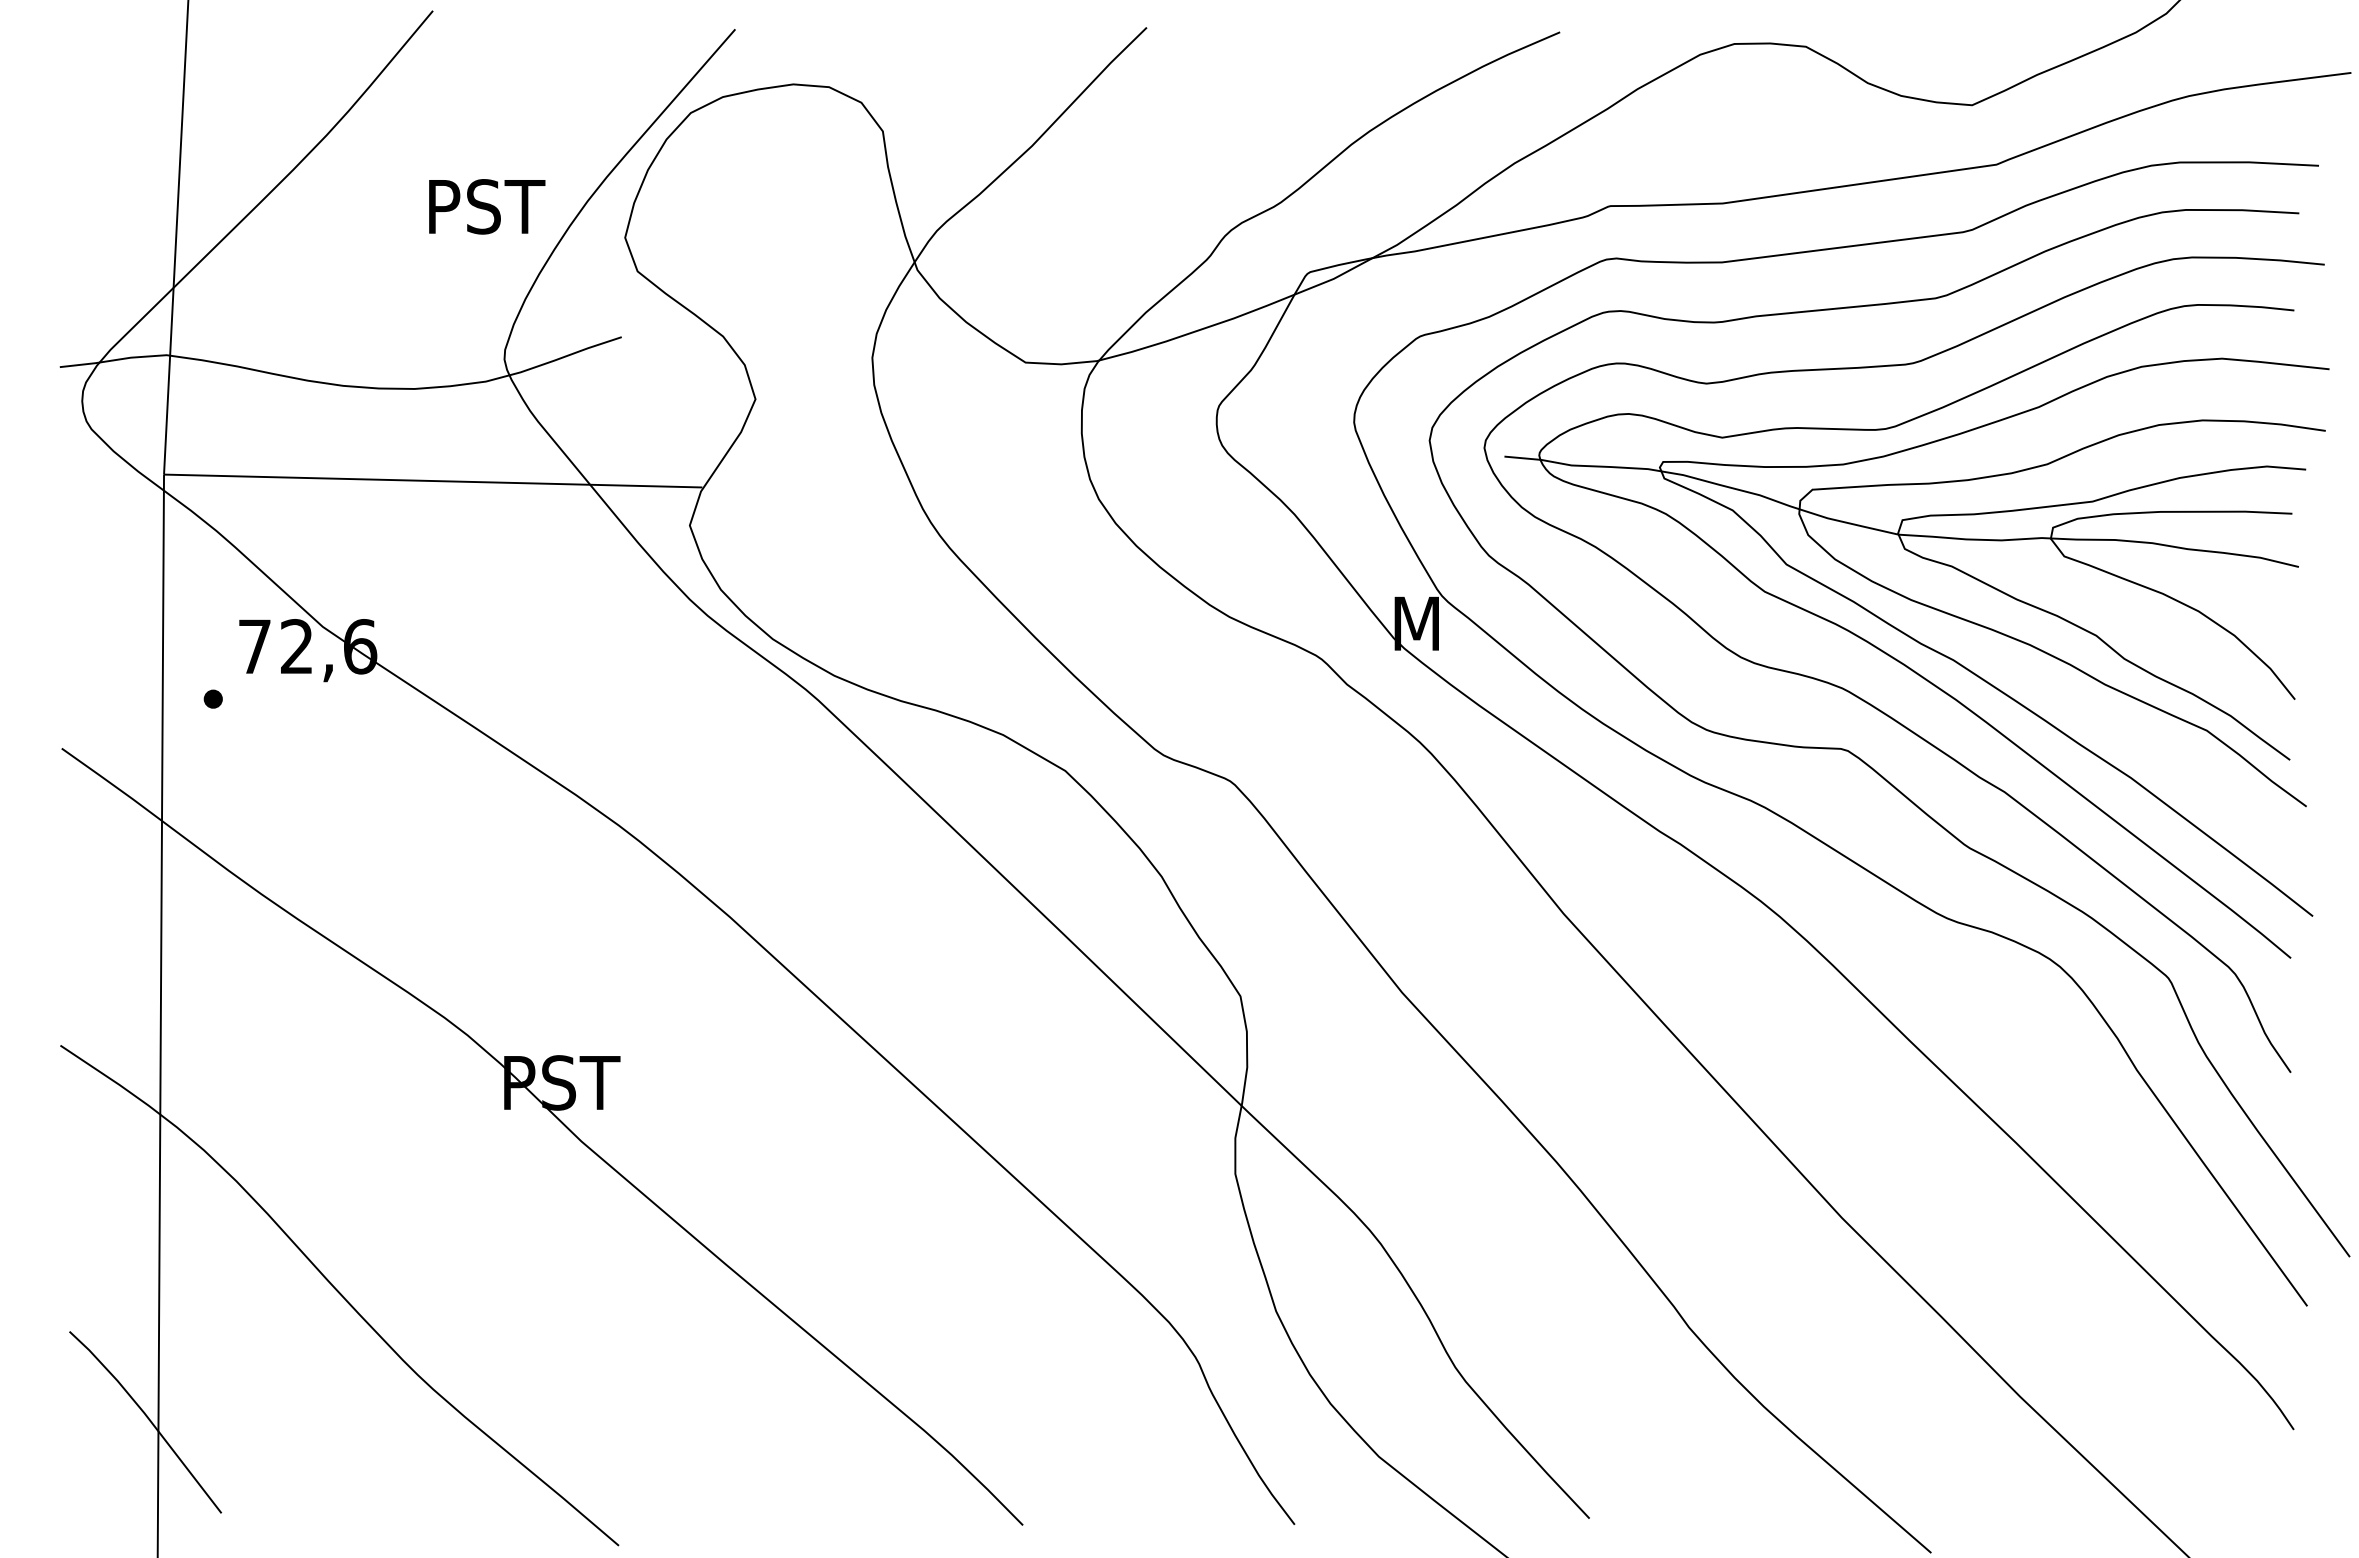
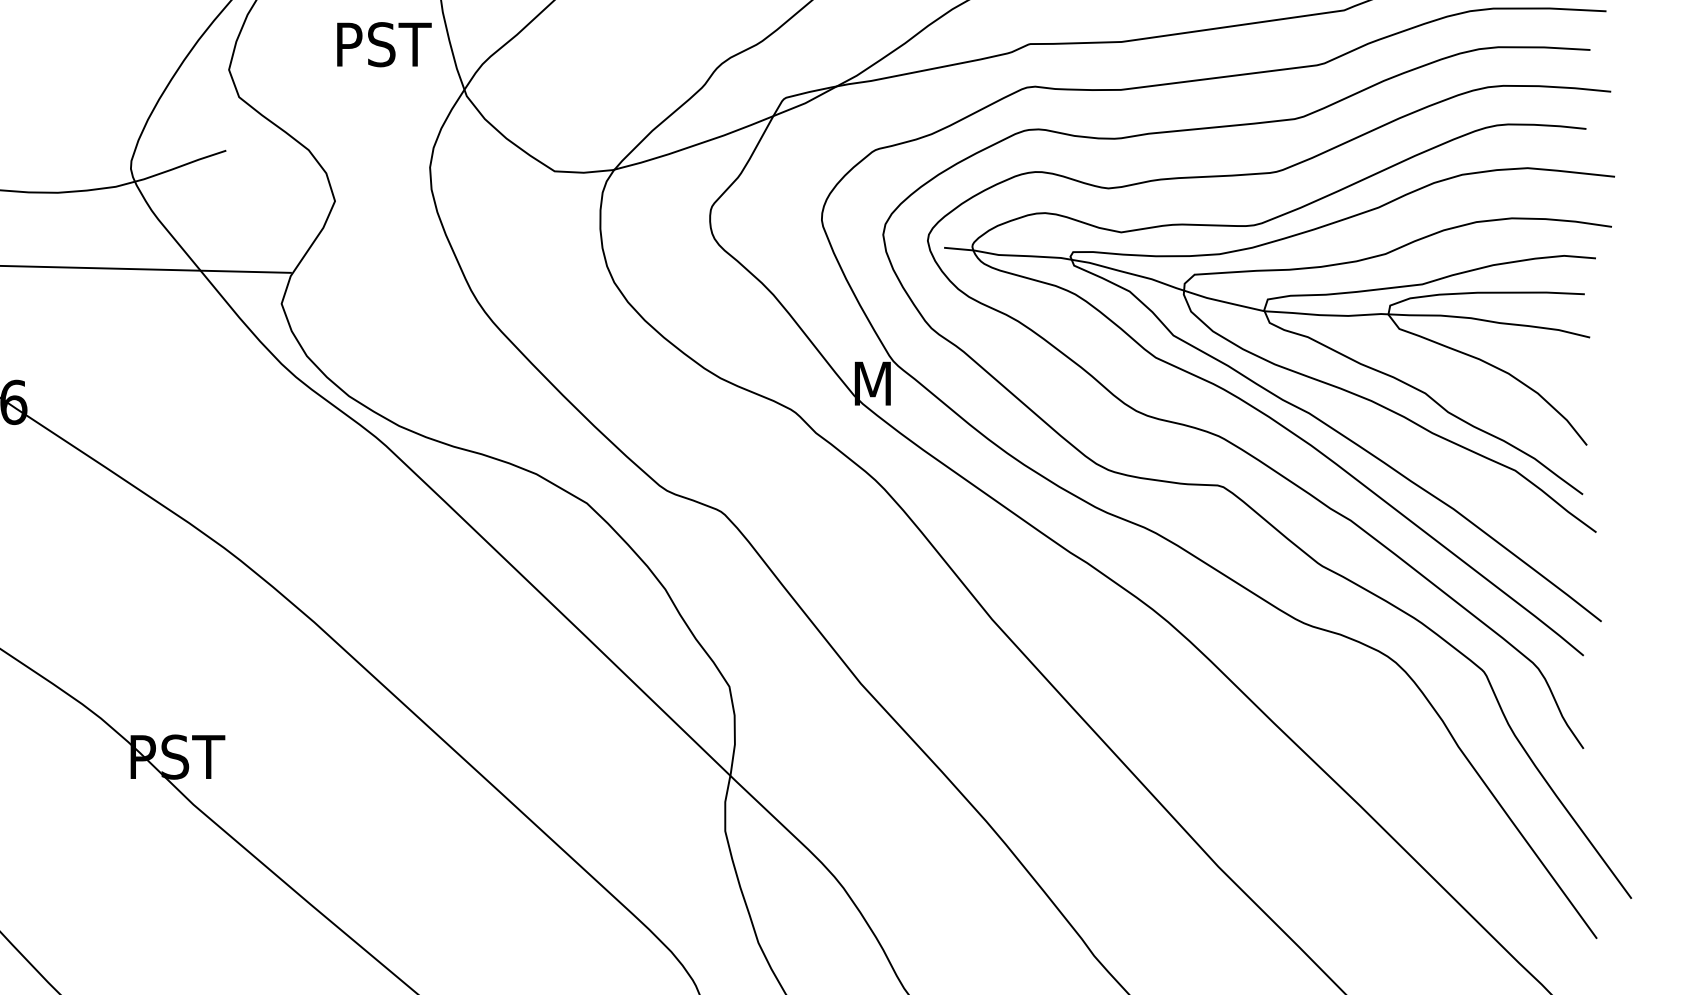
text: (487, 206) -> (384, 44), moved

